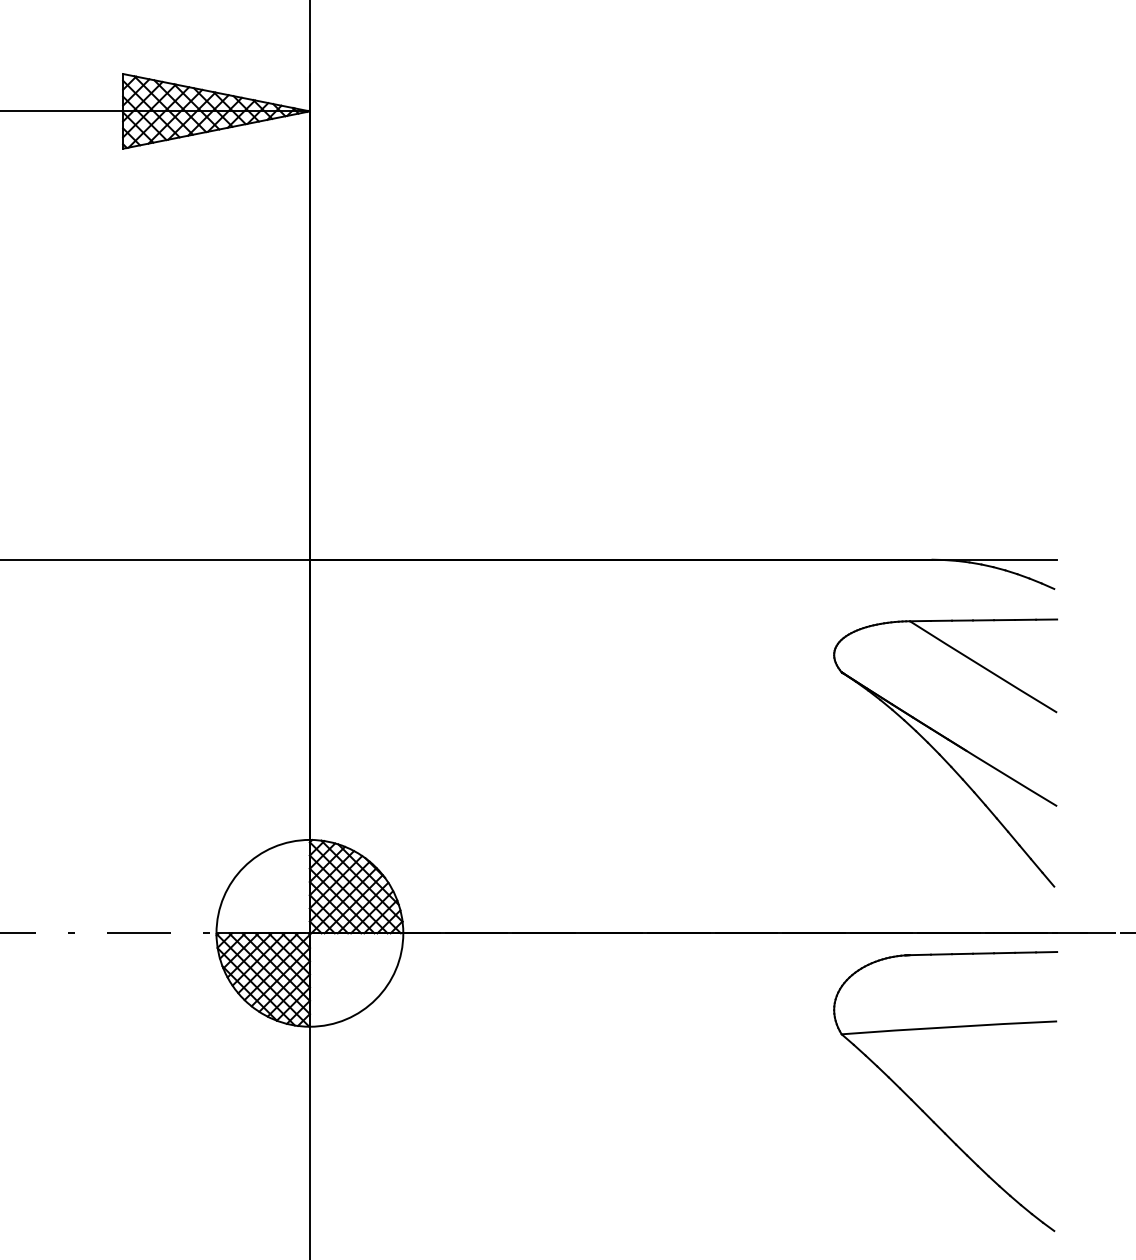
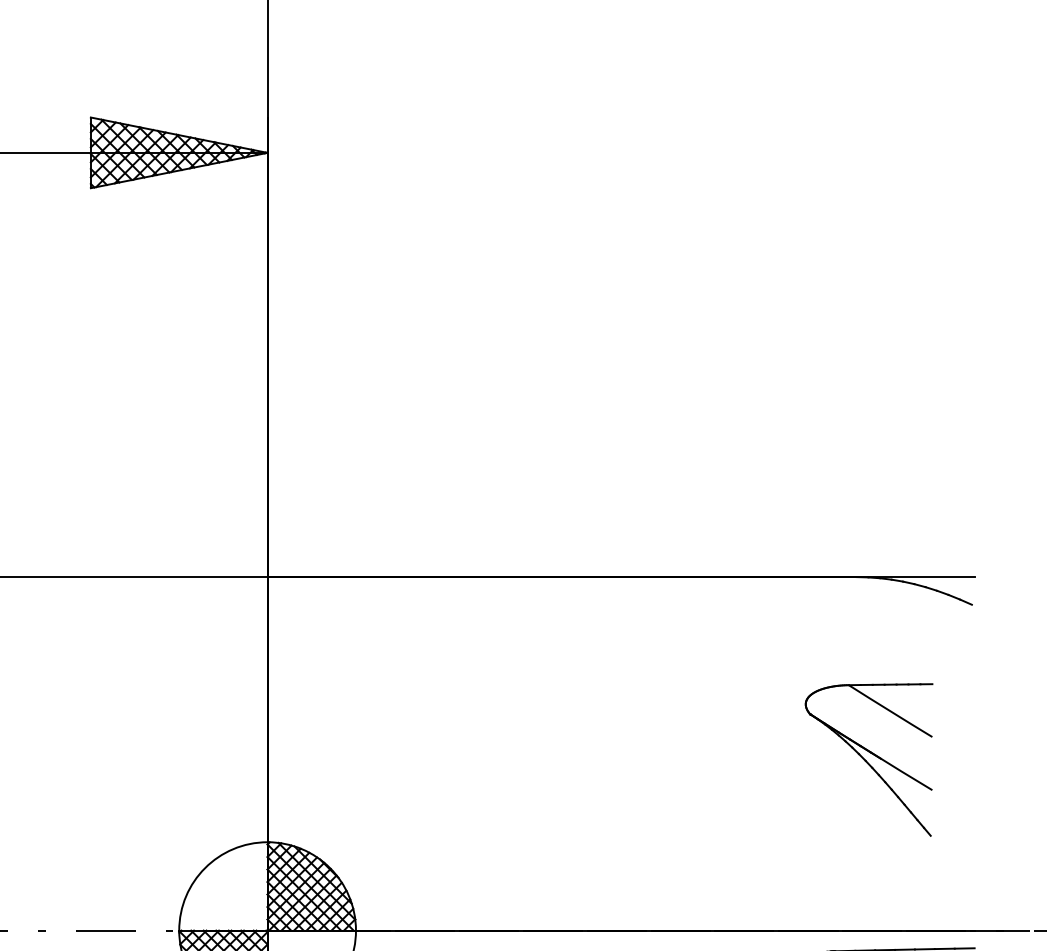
part: (945, 752) -> (869, 759), size x0.6

